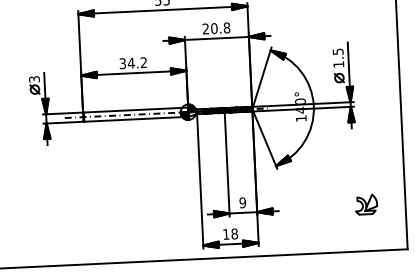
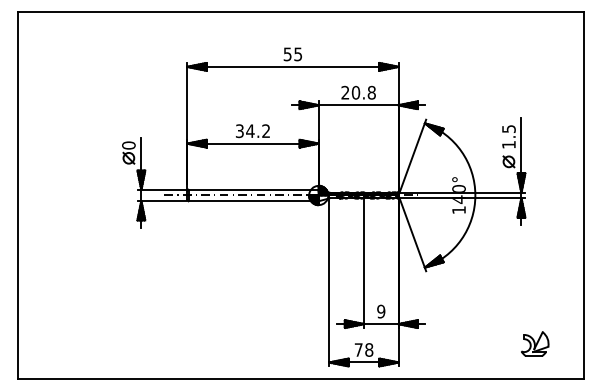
text: (34, 79) -> (128, 145), 3 -> 0
part: (366, 204) -> (535, 343), moved
text: (226, 234) -> (358, 349), 18 -> 78

